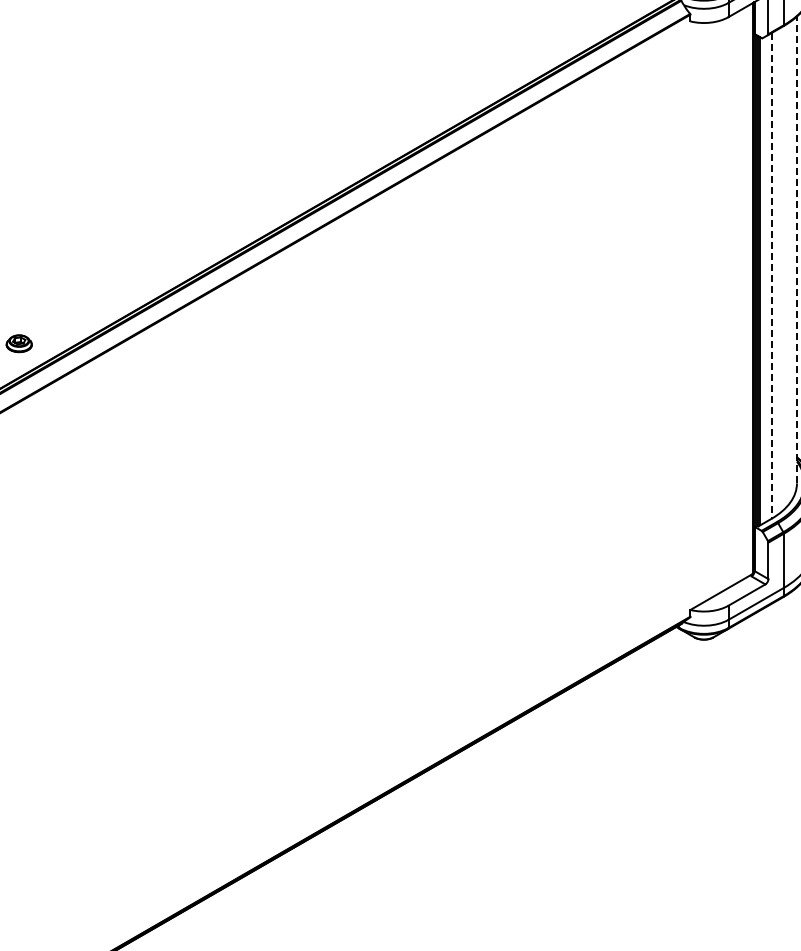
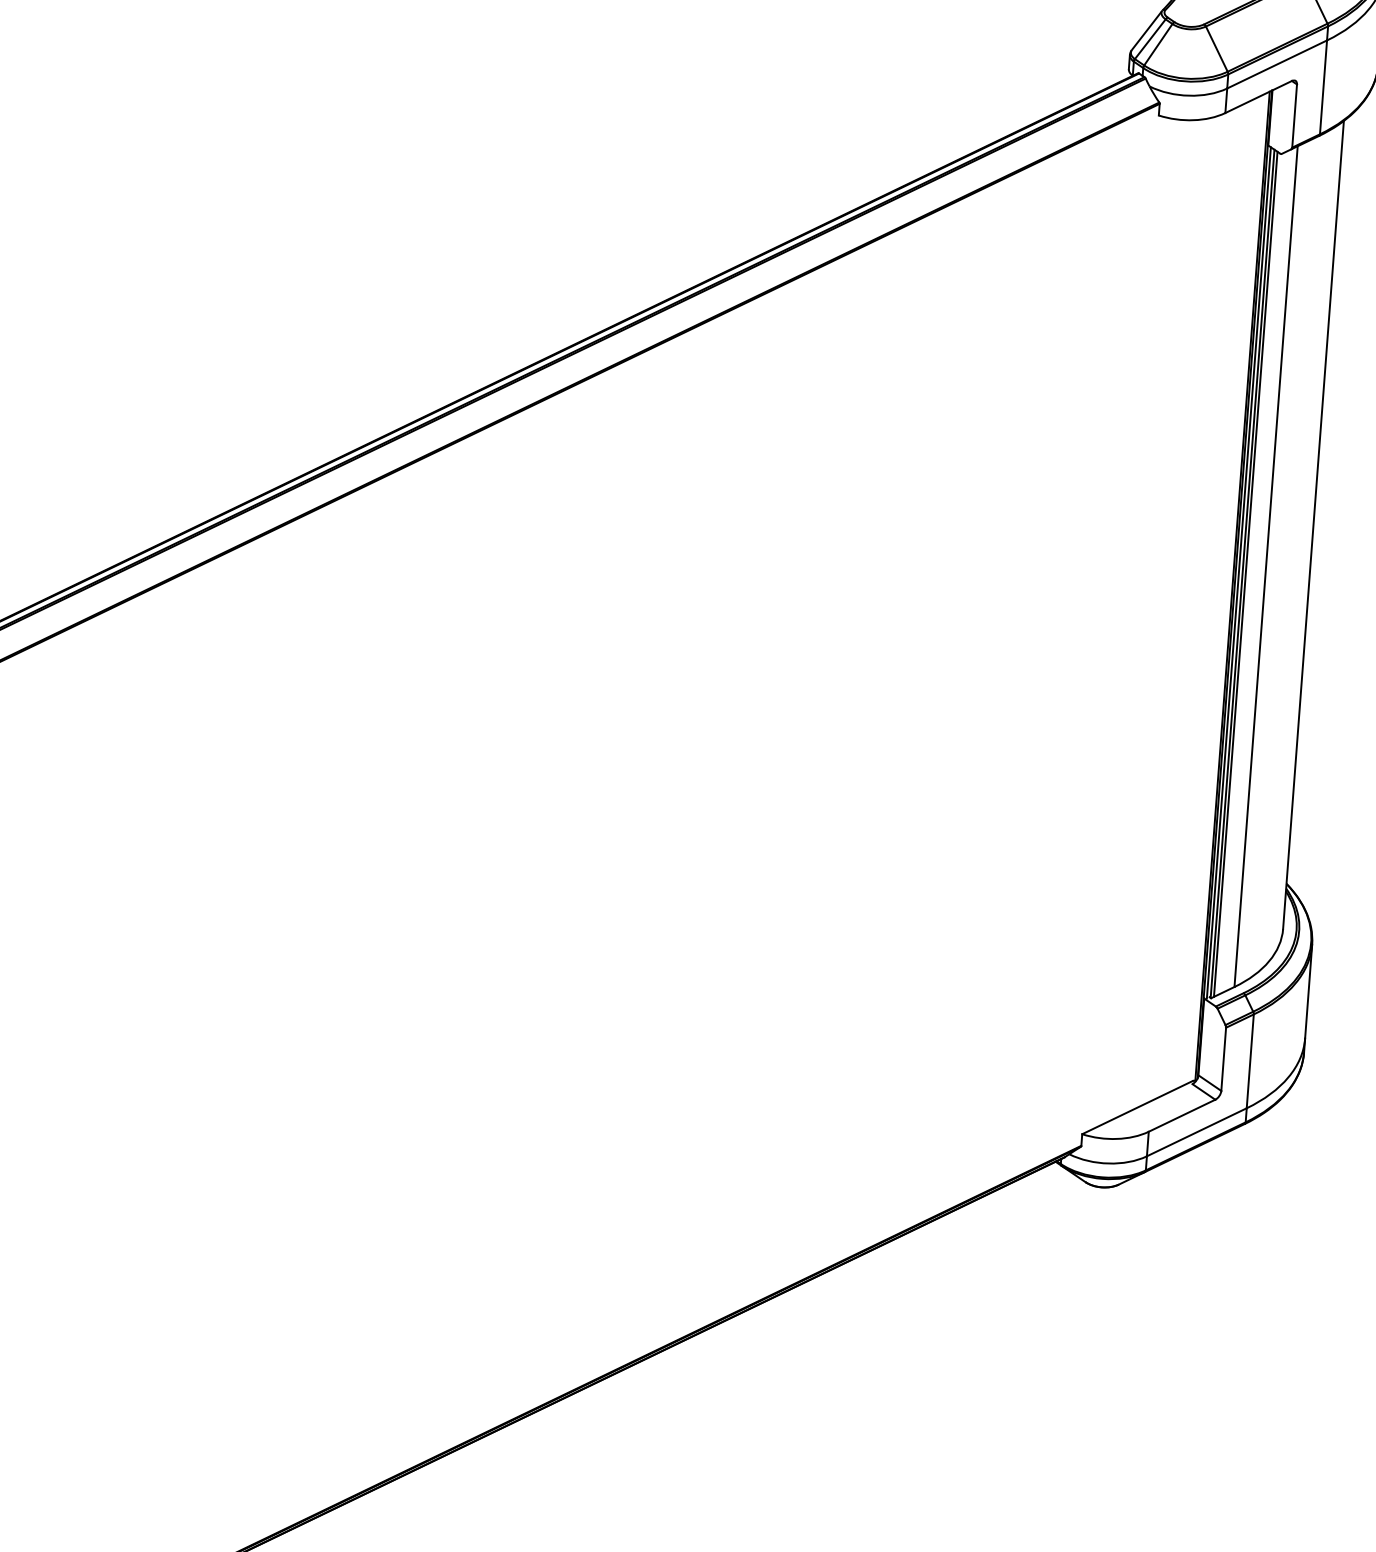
line: (796, 249) -> (1312, 524), dashed -> solid
line: (771, 275) -> (1266, 565), dashed -> solid

